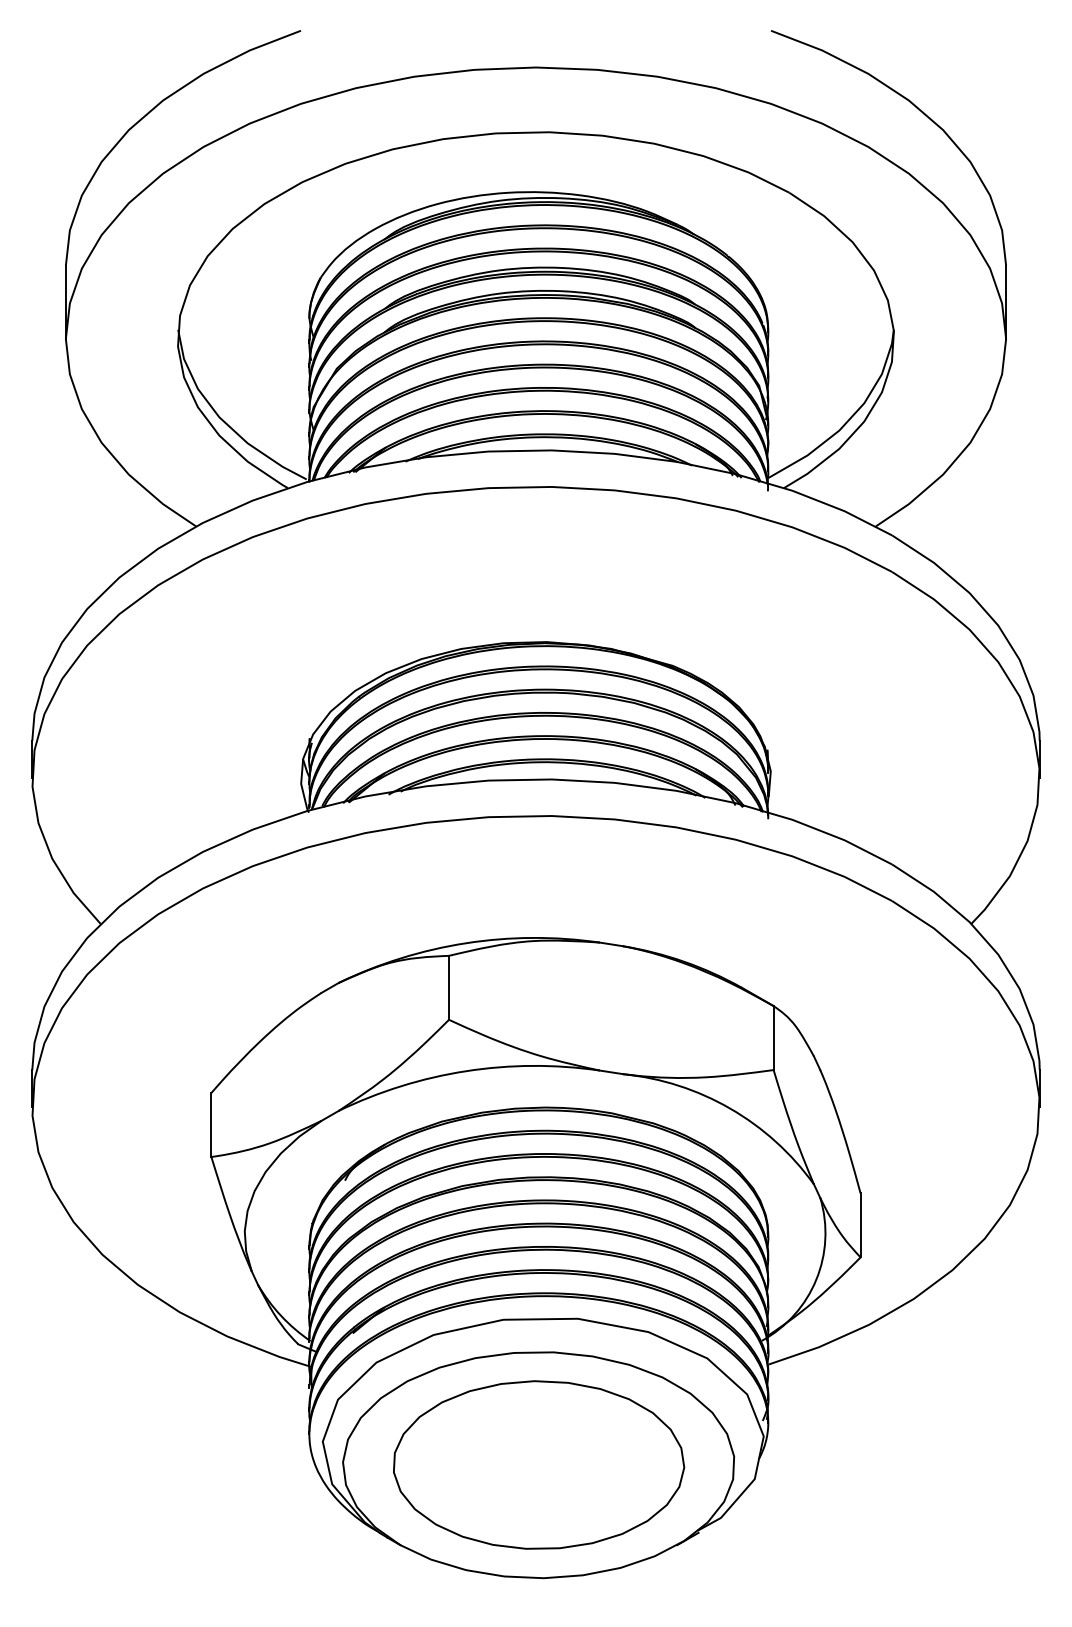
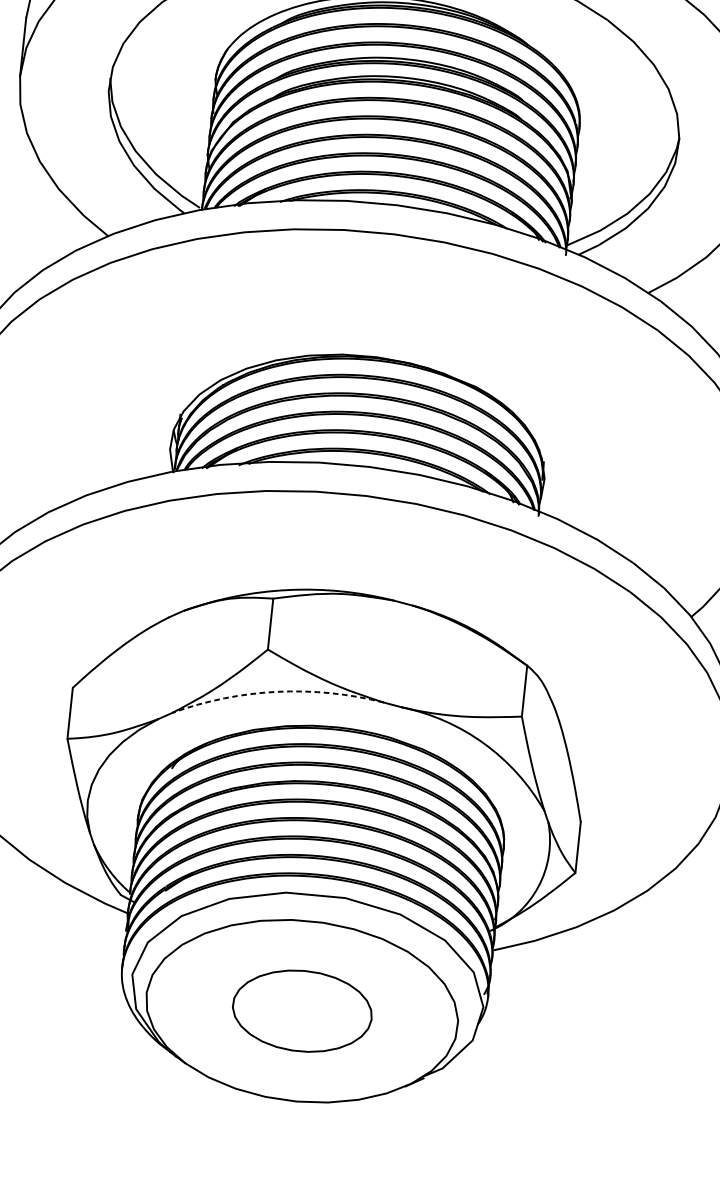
arc: (466, 1071) -> (277, 692), solid -> dashed
part: (539, 1464) -> (302, 1010), size x0.6

